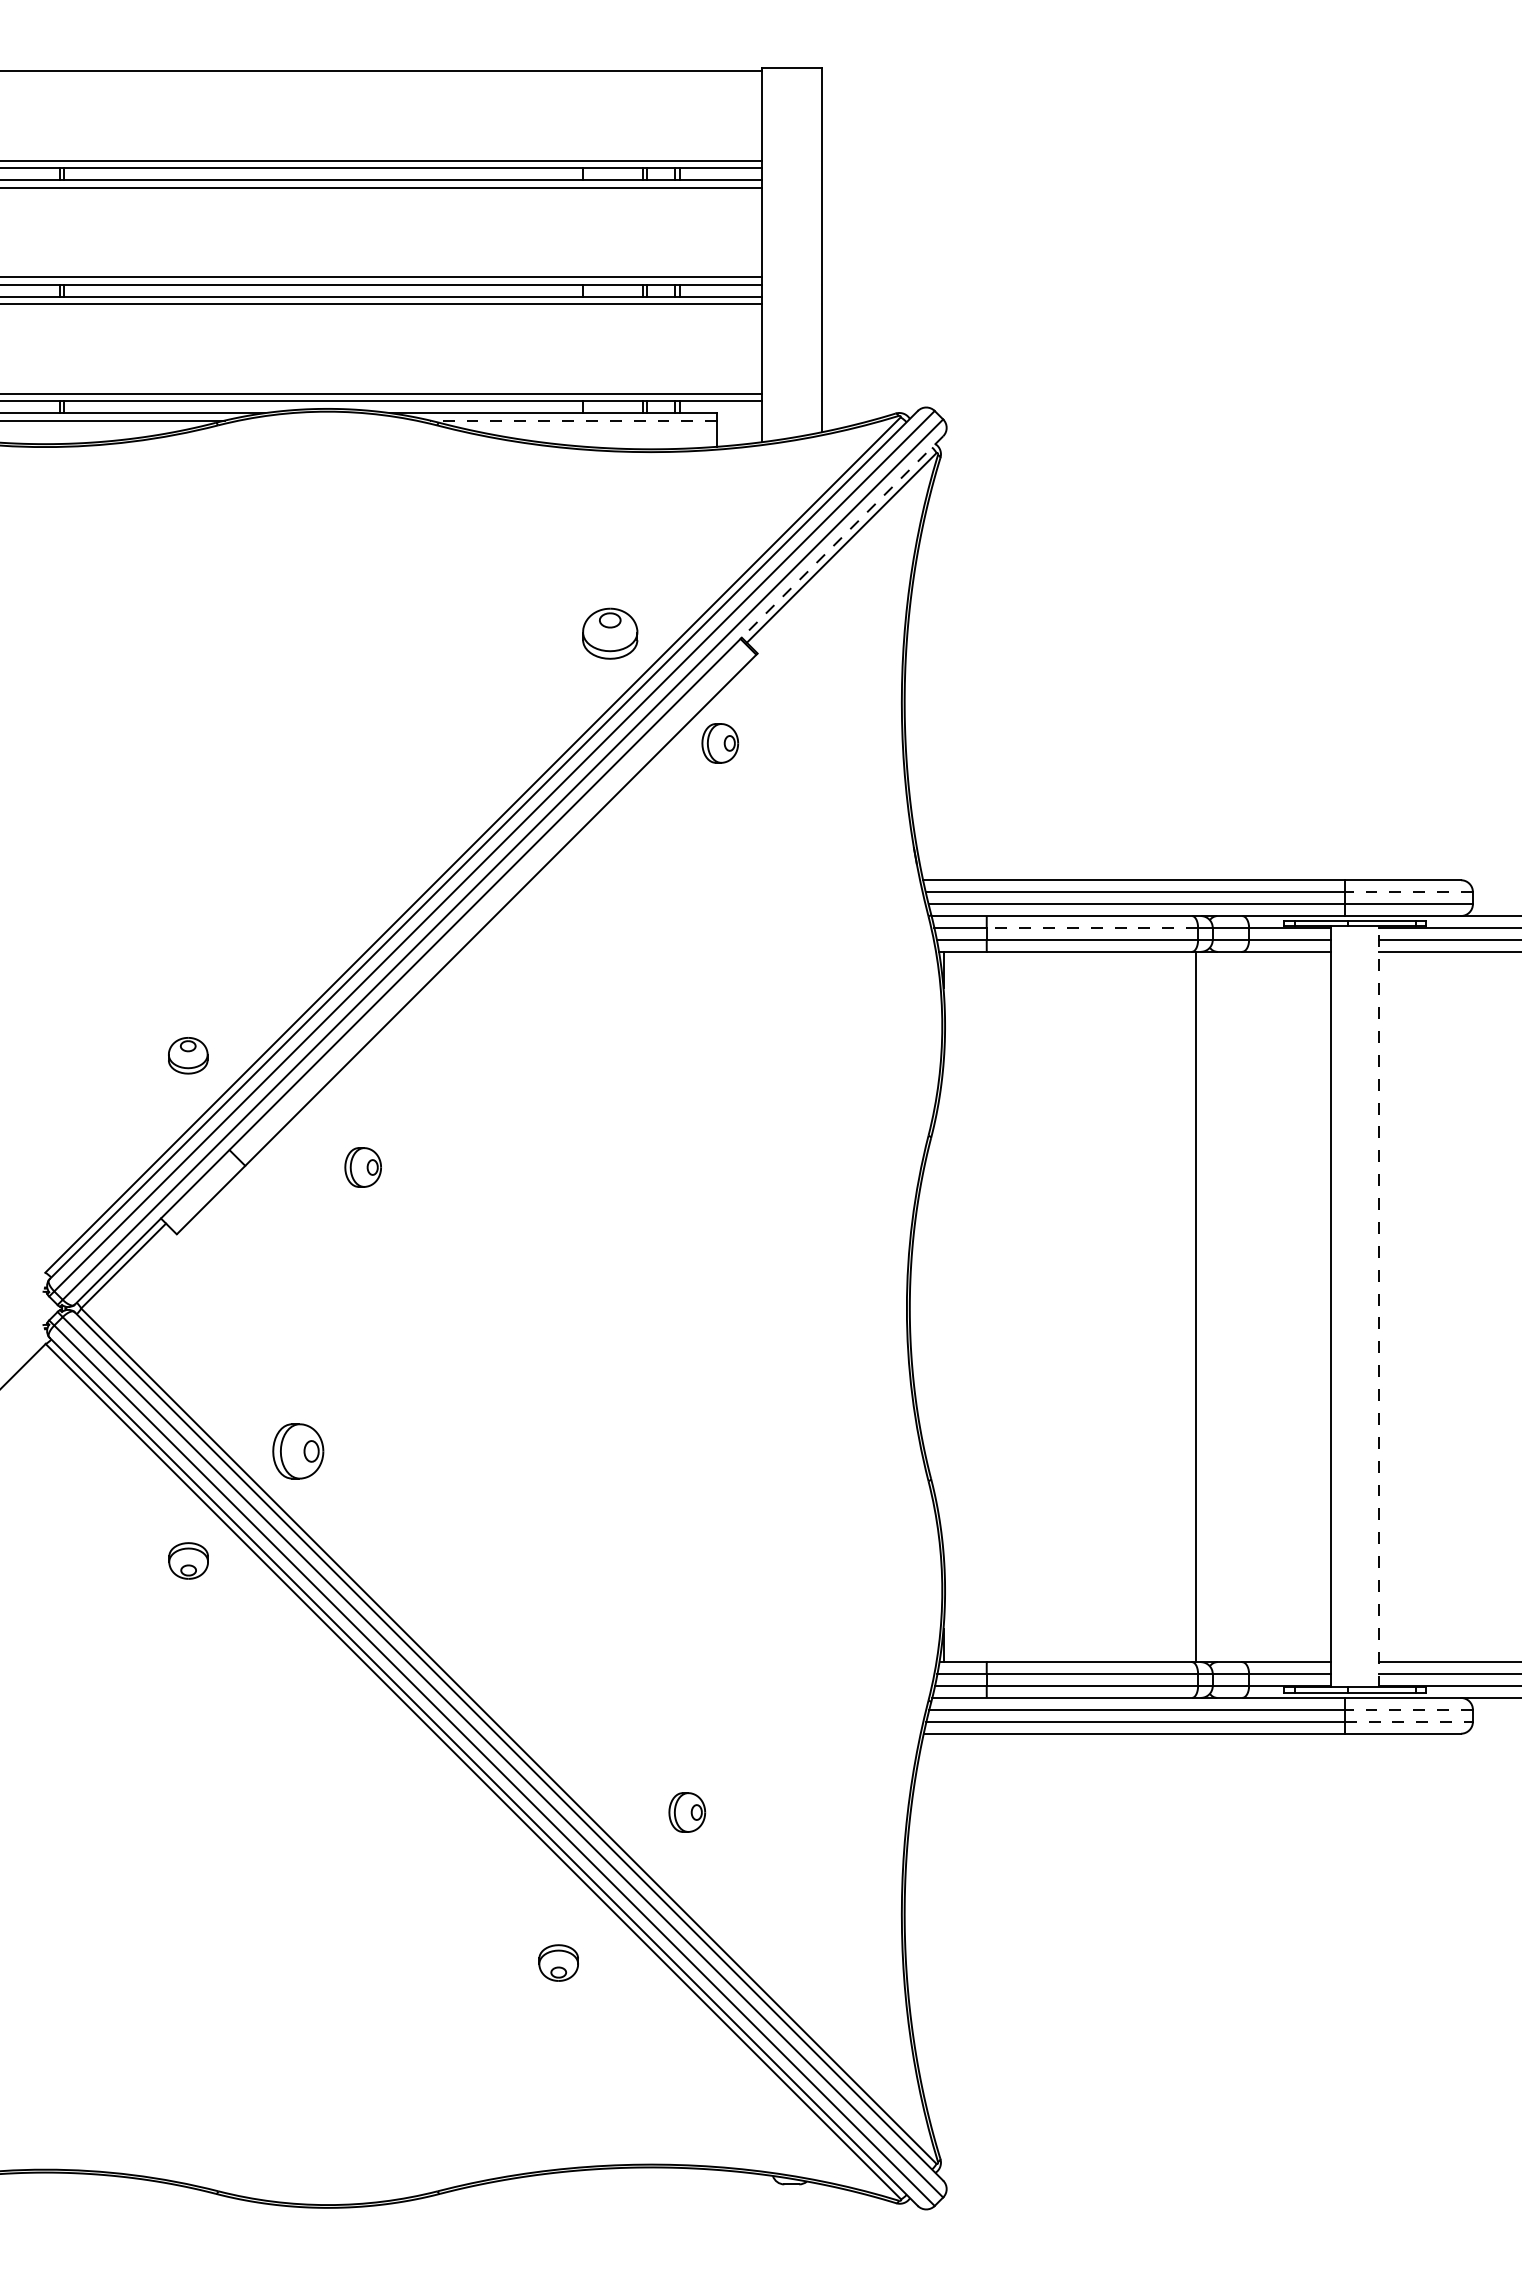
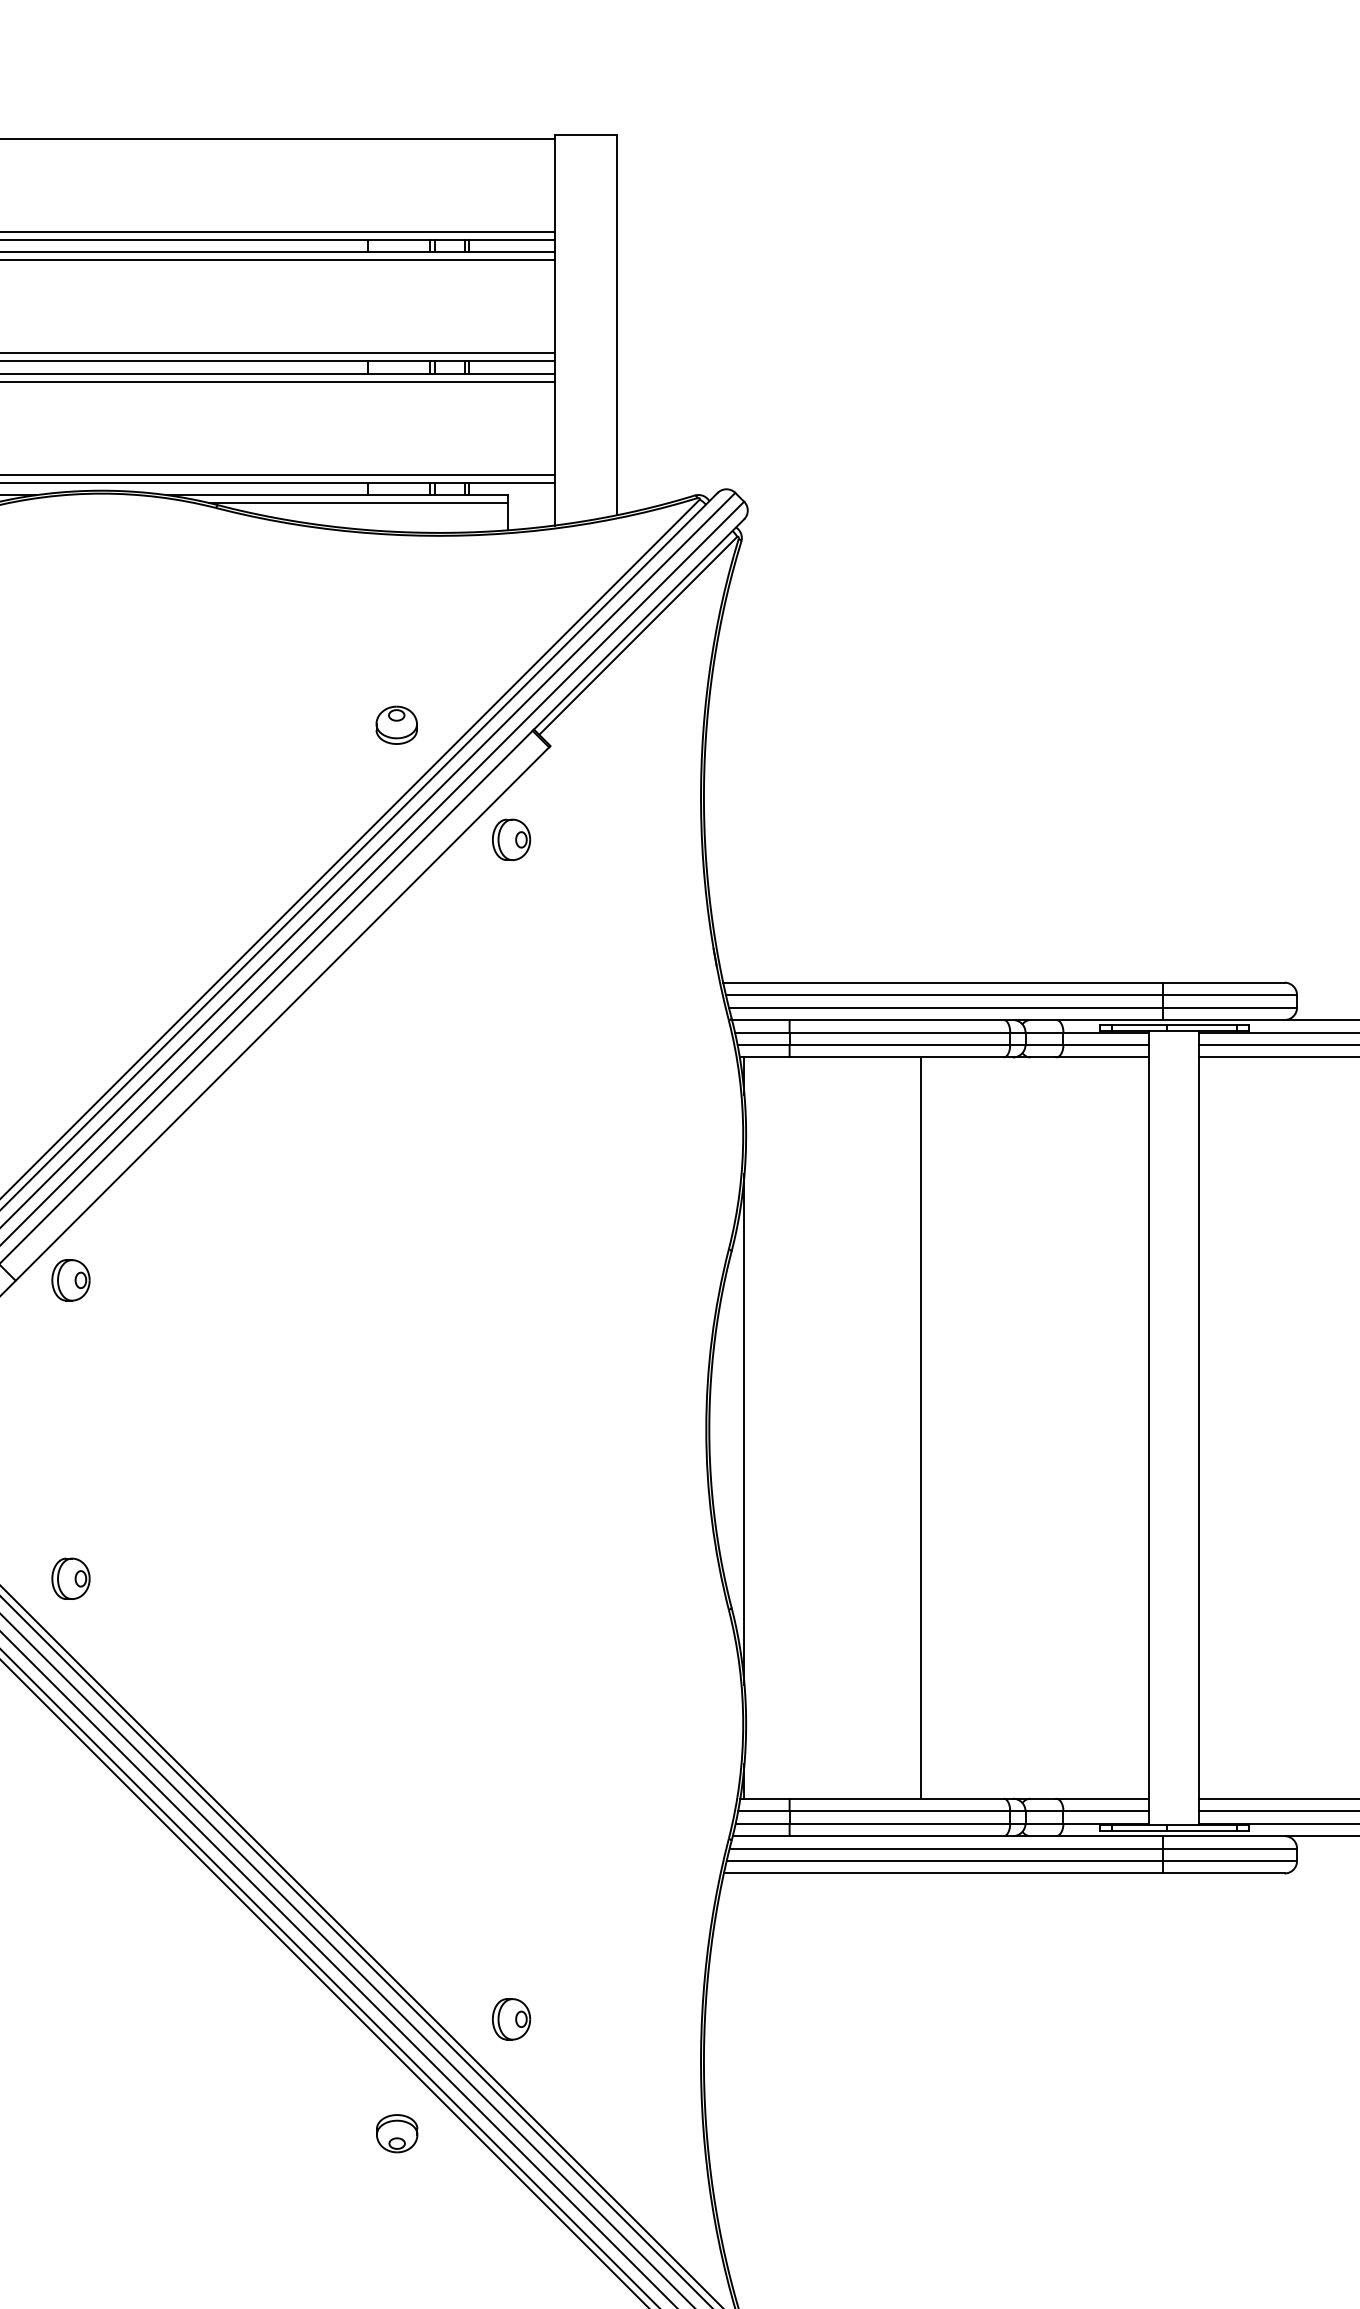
line: (573, 420) -> (358, 502), dashed -> solid
line: (842, 537) -> (639, 624), dashed -> solid
part: (610, 633) -> (396, 725), size x0.71
line: (1408, 892) -> (1229, 995), dashed -> solid
line: (1092, 927) -> (899, 1032), dashed -> solid
part: (362, 1167) -> (70, 1280), moved
line: (1196, 1306) -> (920, 1427), moved
line: (1379, 1306) -> (1199, 1427), dashed -> solid
line: (943, 1307) -> (744, 1428), added
part: (297, 1451) -> (70, 1578), size x0.71
line: (1408, 1709) -> (1229, 1848), dashed -> solid
line: (1409, 1721) -> (1230, 1860), dashed -> solid
part: (687, 1812) -> (511, 2019), moved
part: (558, 1962) -> (396, 2133), moved

